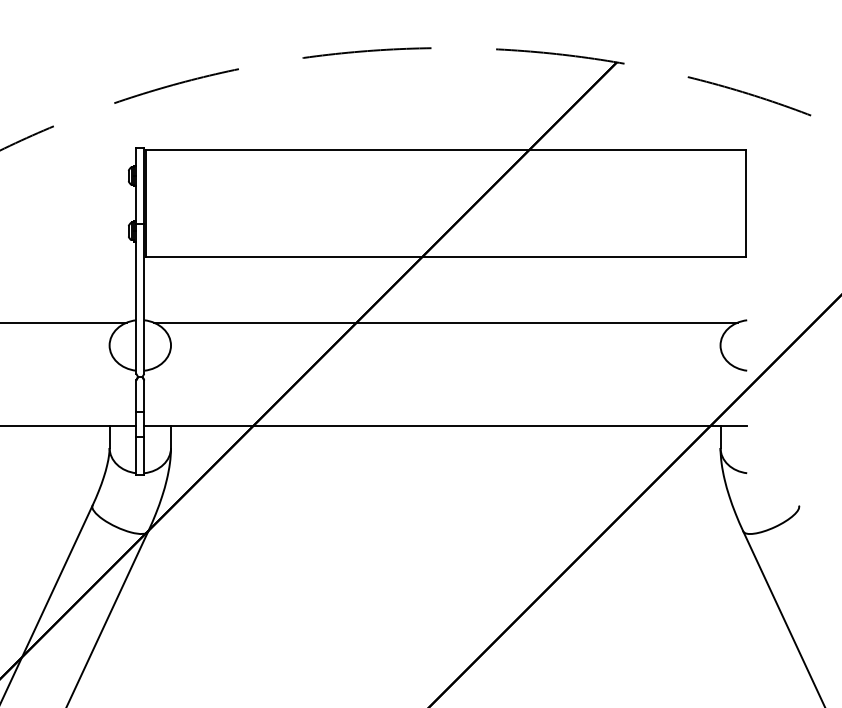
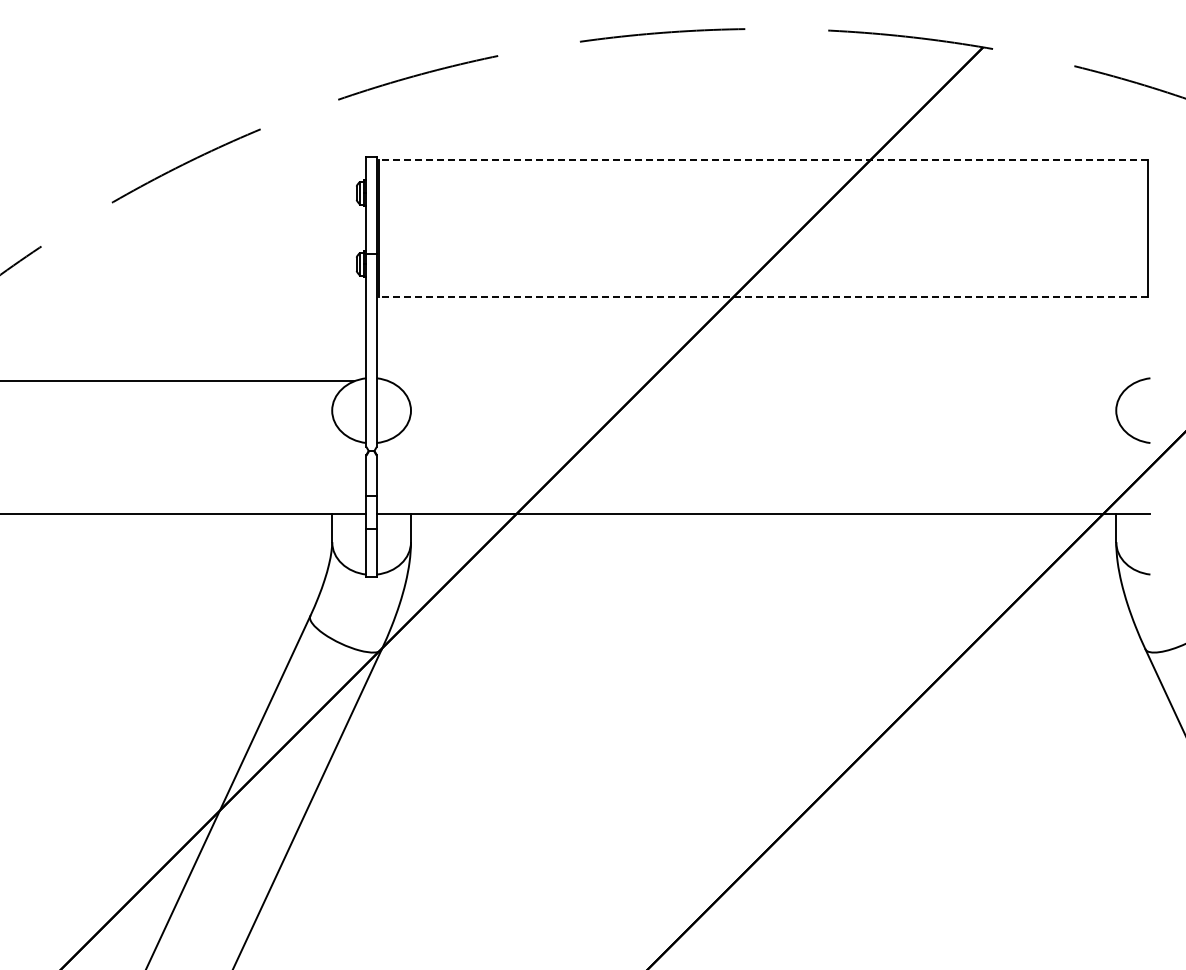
line: (445, 150) -> (763, 160), solid -> dashed
line: (445, 257) -> (763, 297), solid -> dashed
line: (445, 322) -> (763, 381), removed

